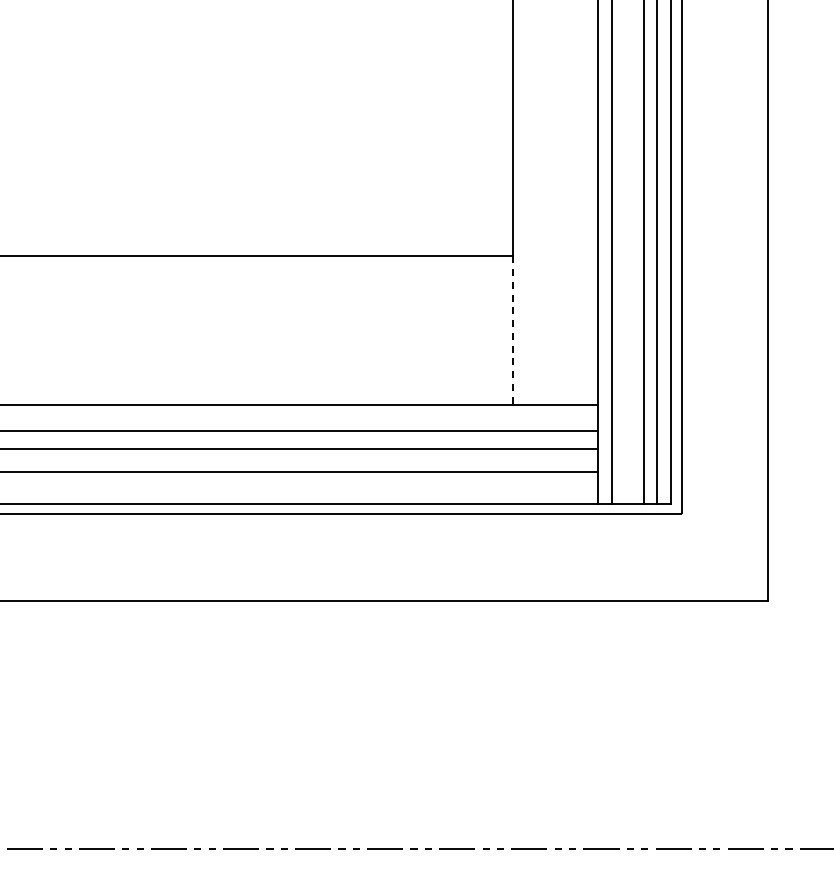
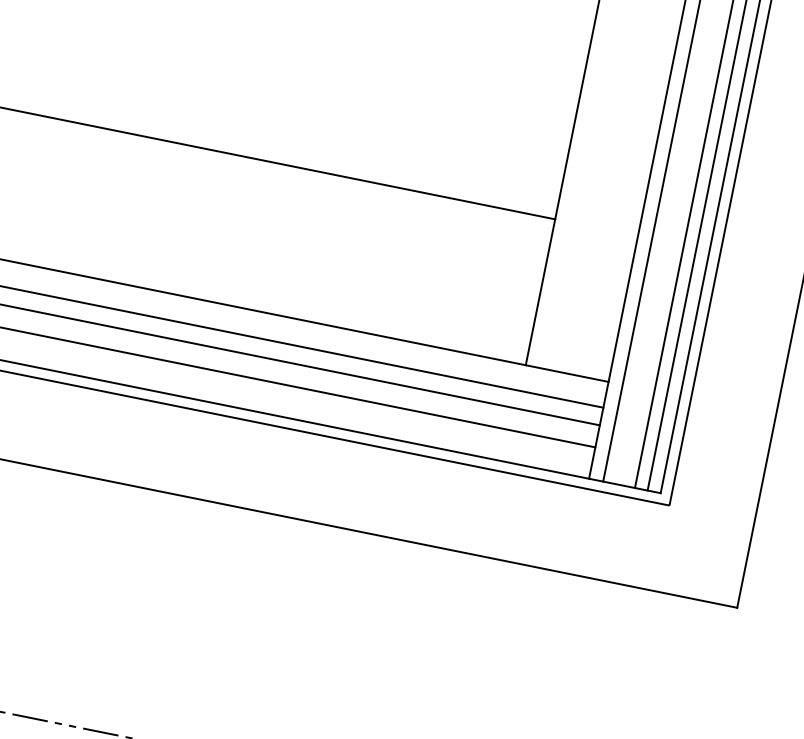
line: (513, 331) -> (540, 293), dashed -> solid

